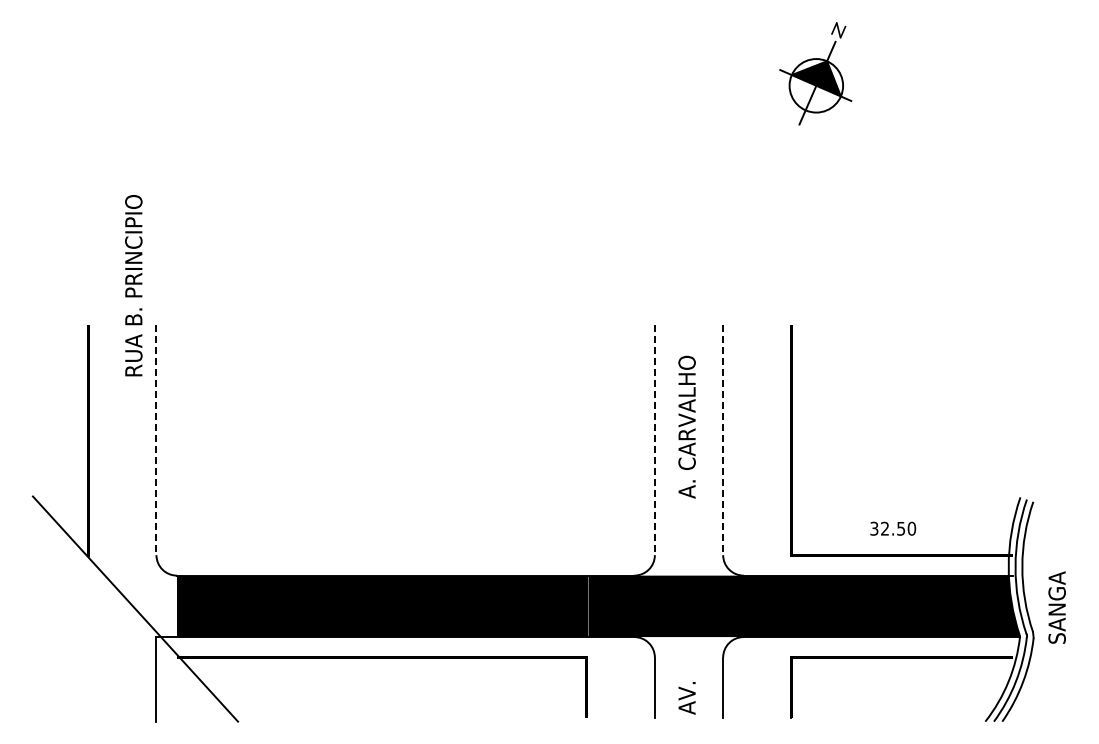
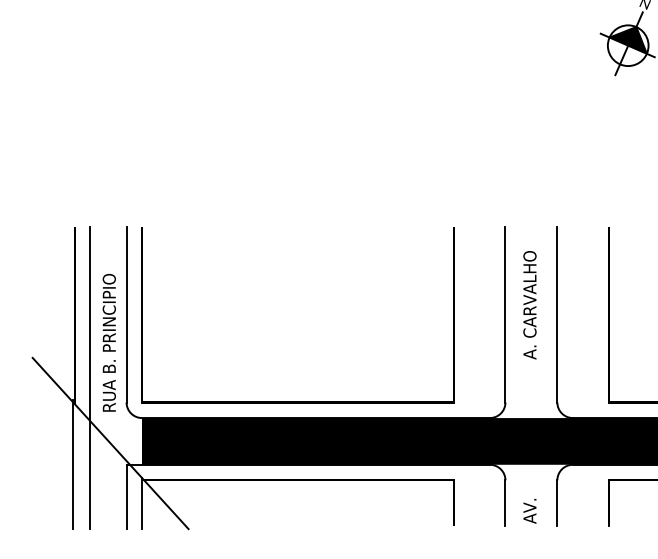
text: (133, 285) -> (109, 342), moved
line: (156, 440) -> (126, 315), dashed -> solid
line: (654, 440) -> (505, 315), dashed -> solid
line: (723, 440) -> (557, 315), dashed -> solid
line: (108, 522) -> (90, 377), added
line: (381, 554) -> (297, 402), added
line: (85, 636) -> (72, 464), added
line: (176, 687) -> (141, 503), added

